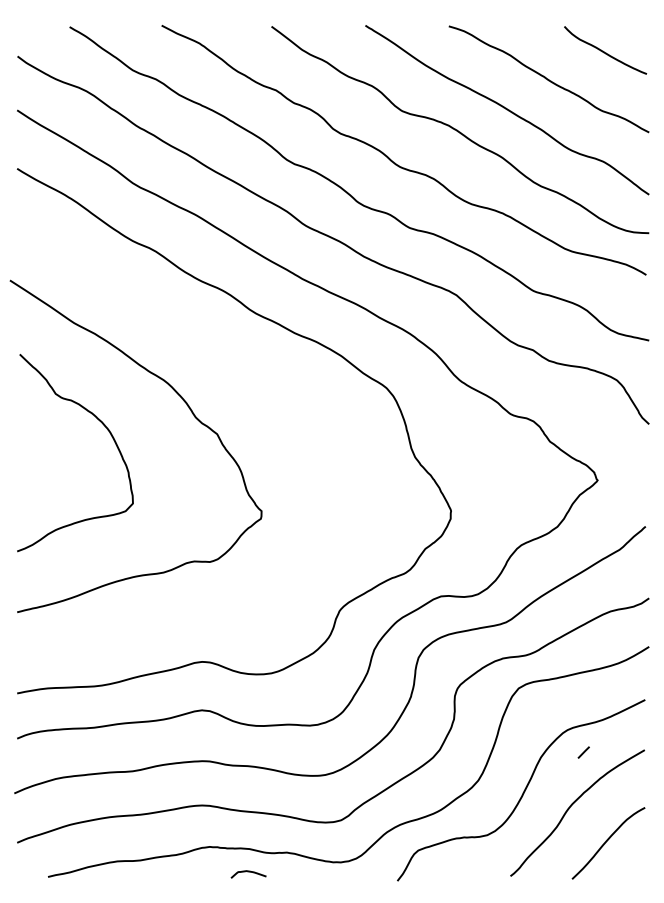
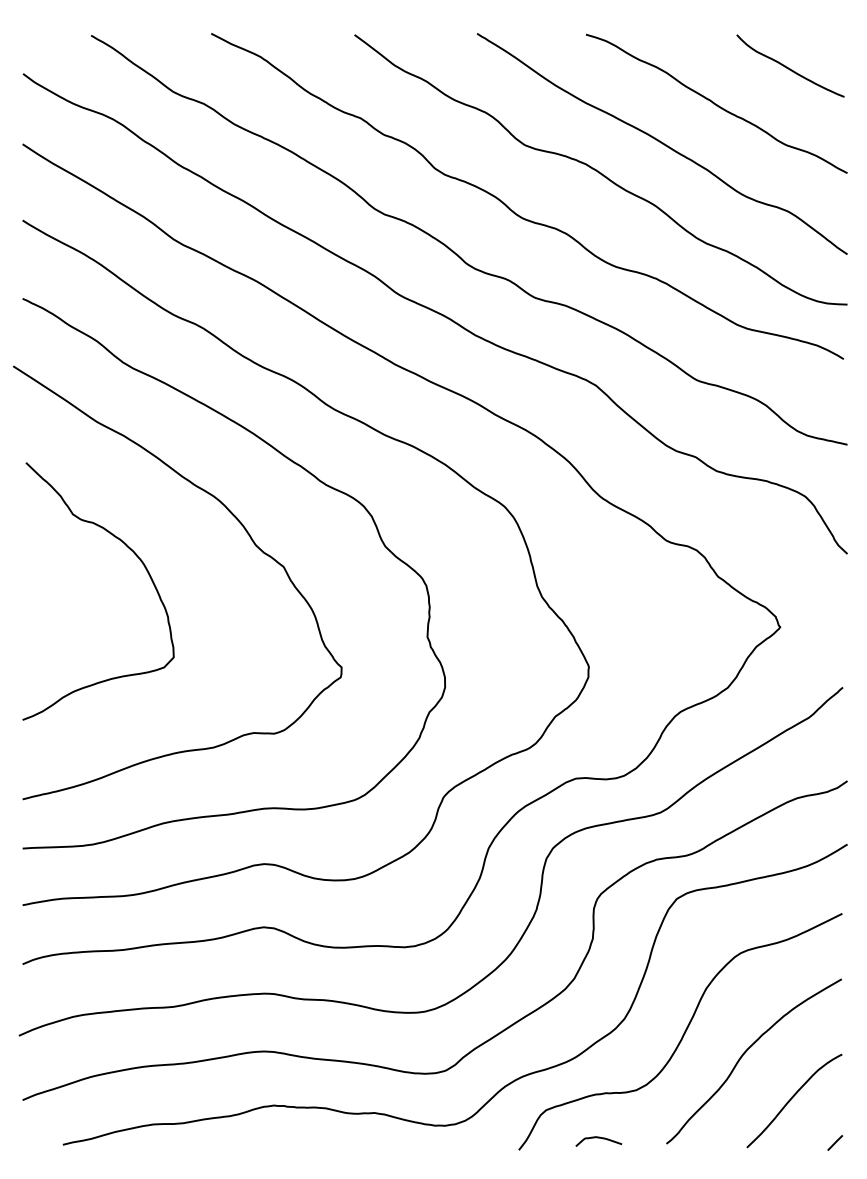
curve: (235, 362) -> (307, 473), added
line: (583, 752) -> (834, 1142), moved
curve: (248, 872) -> (598, 1138), moved

